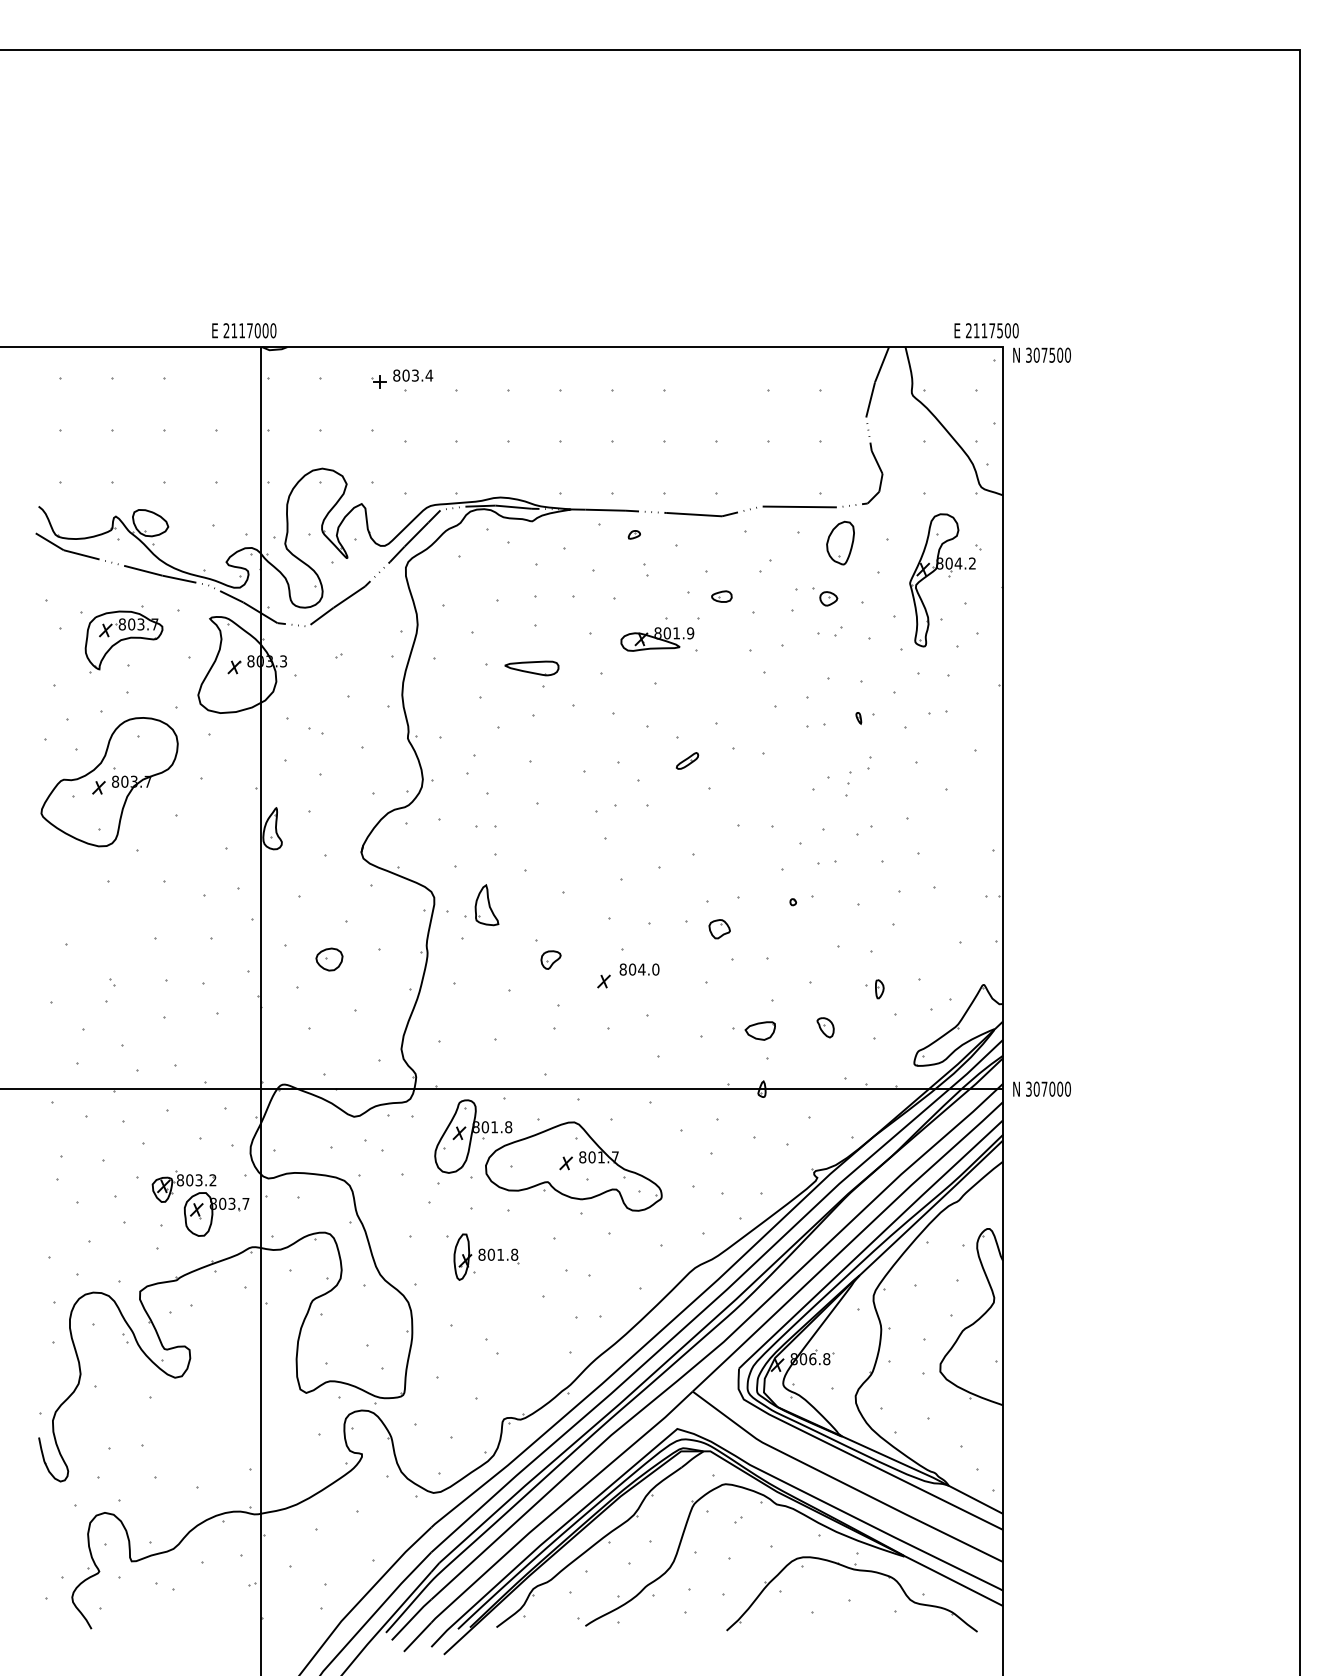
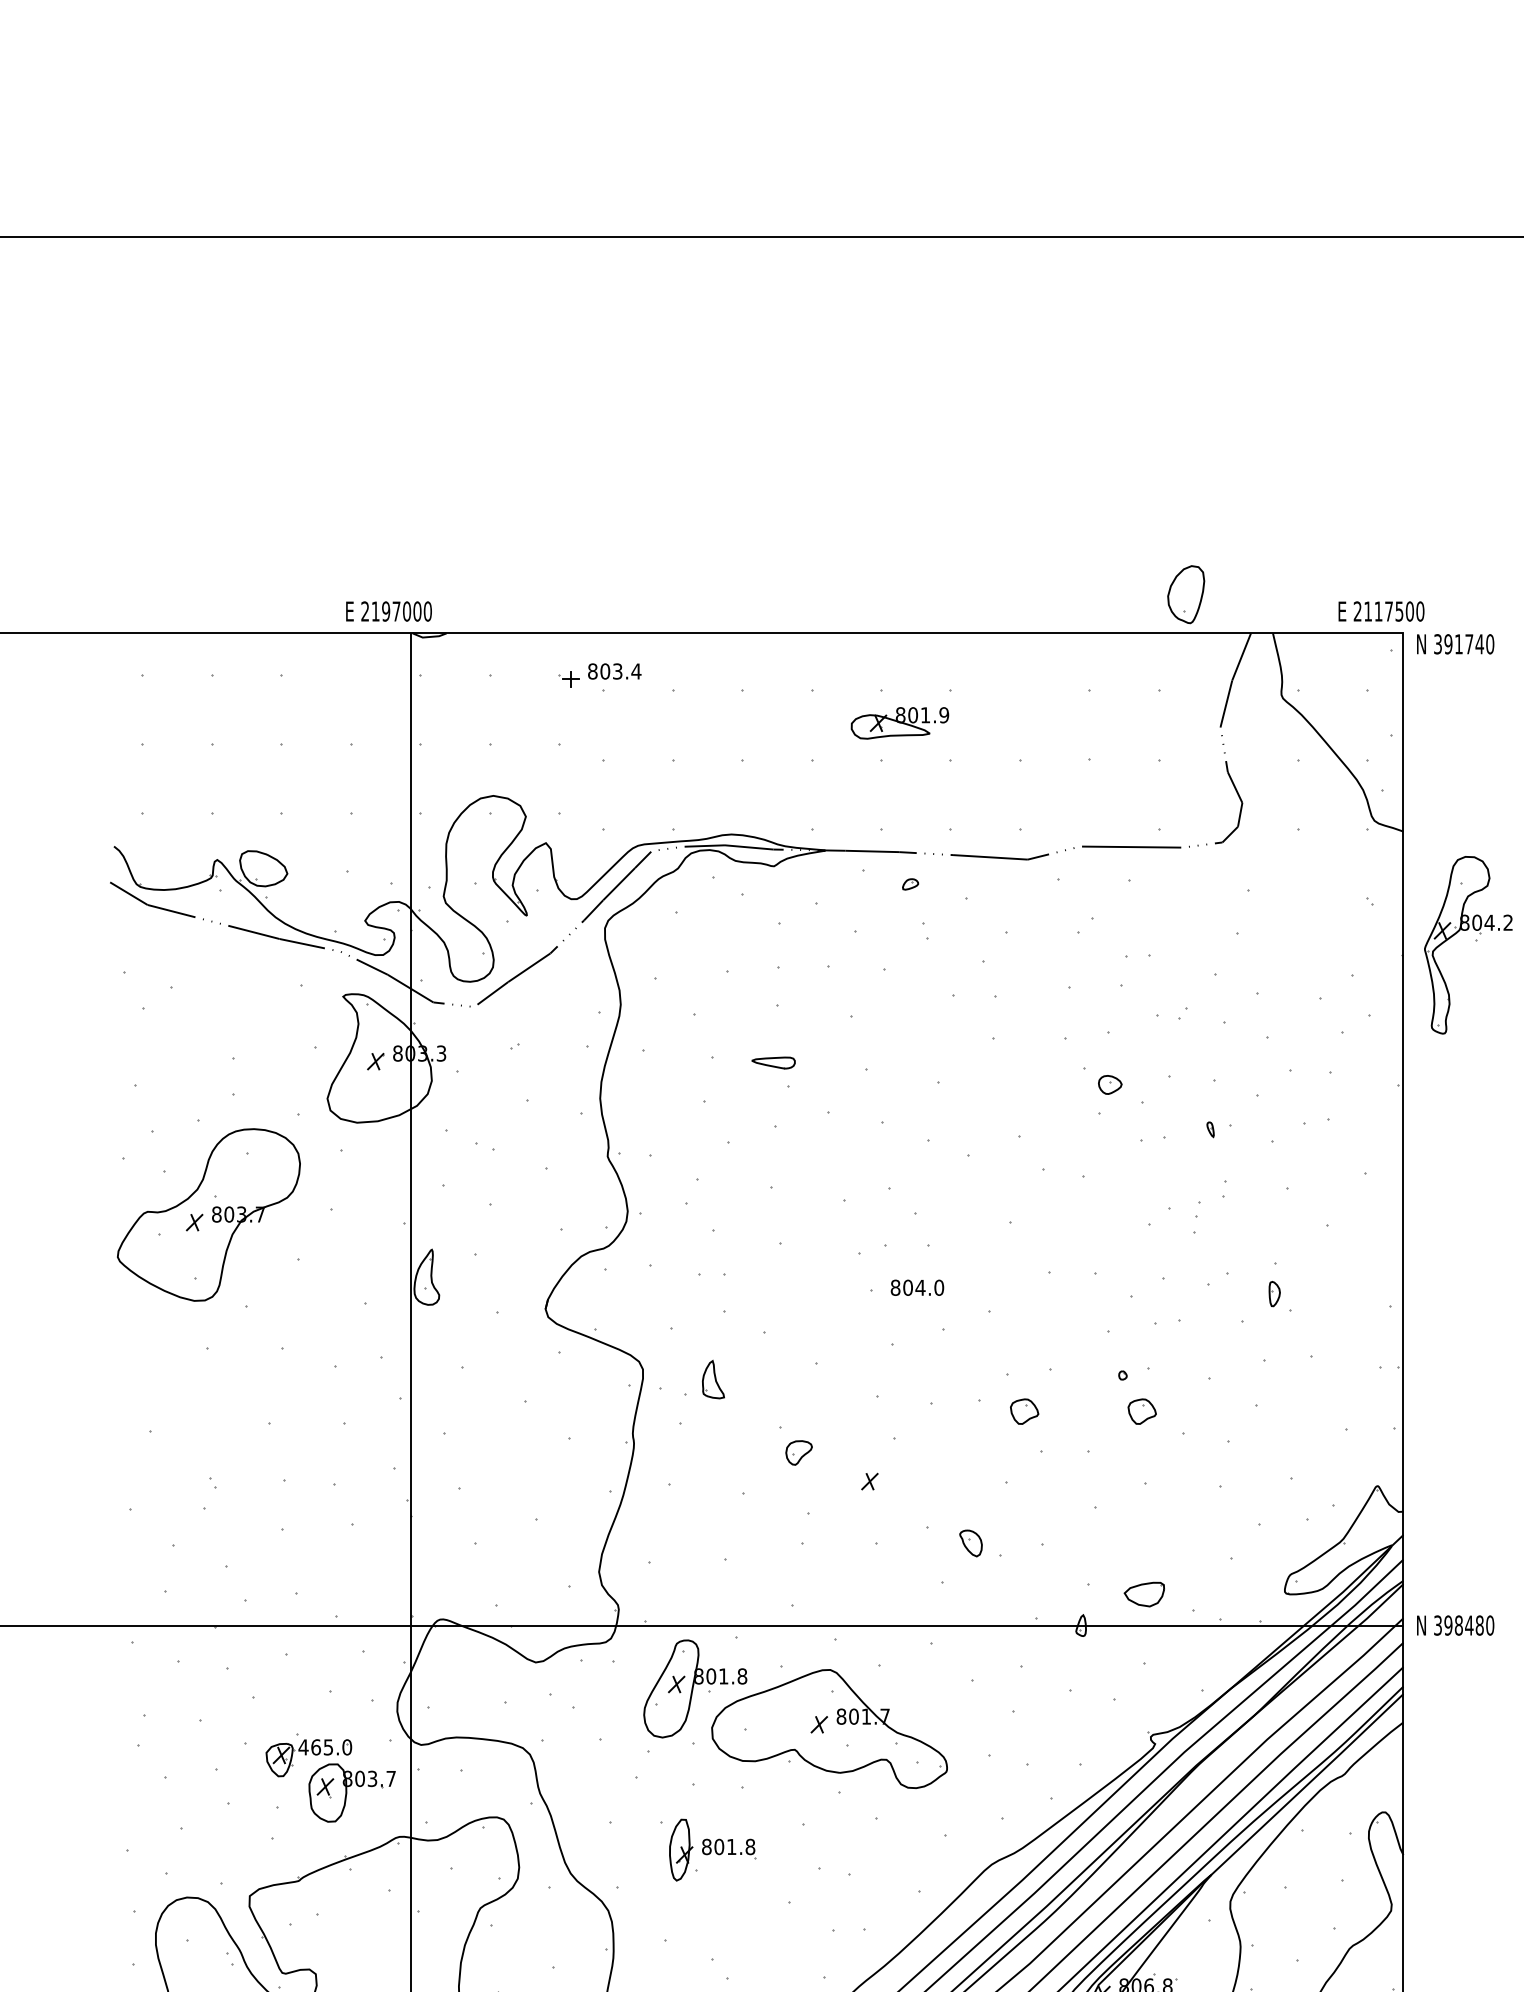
text: (242, 330) -> (386, 611), 2117000 -> 2197000
text: (1048, 354) -> (1464, 643), 307500 -> 391740
part: (840, 542) -> (1186, 593), moved
part: (948, 576) -> (1476, 940), moved
part: (721, 596) -> (1026, 966), removed
part: (828, 598) -> (1109, 1084), moved
part: (123, 639) -> (227, 1024), removed
part: (657, 639) -> (899, 723), moved
part: (531, 668) -> (772, 1063), size x0.6
part: (687, 760) -> (981, 1186), removed
part: (486, 905) -> (712, 1379), size x0.7
part: (807, 929) -> (1141, 1412), added
part: (329, 959) -> (502, 1452), removed
text: (639, 969) -> (917, 1287), moved
part: (879, 989) -> (1274, 1294), moved
part: (825, 1027) -> (970, 1543), moved
part: (759, 1030) -> (1143, 1593), moved
text: (1048, 1088) -> (1464, 1624), 307000 -> 398480
text: (196, 1180) -> (325, 1747), 803.2 -> 465.0

